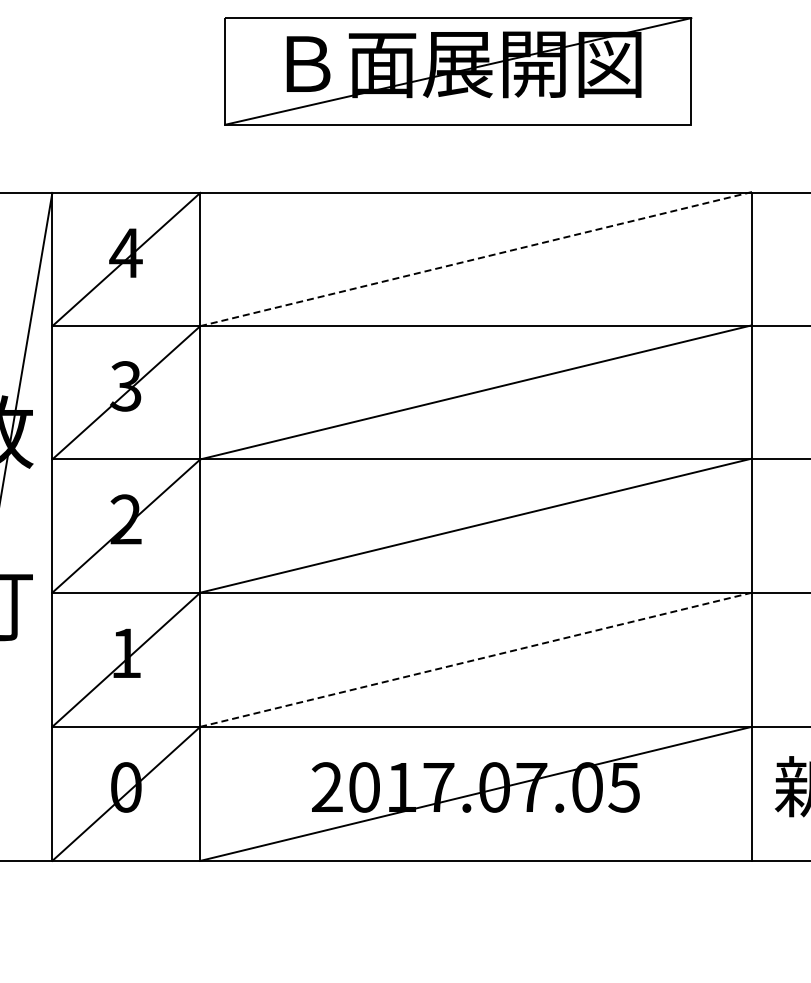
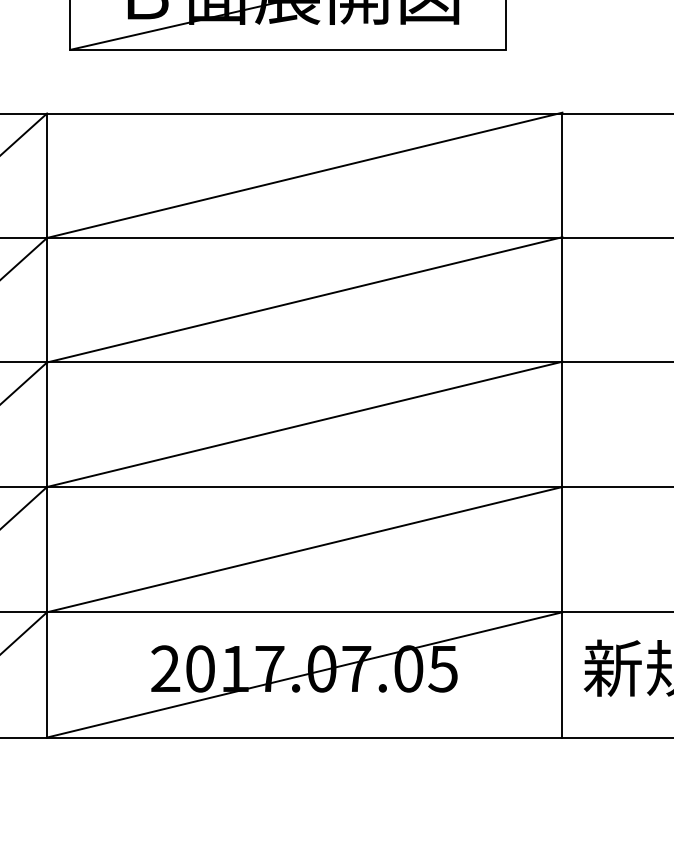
line: (476, 259) -> (305, 175), dashed -> solid
line: (476, 659) -> (305, 549), dashed -> solid

